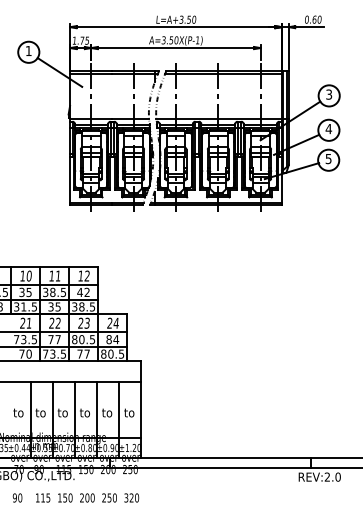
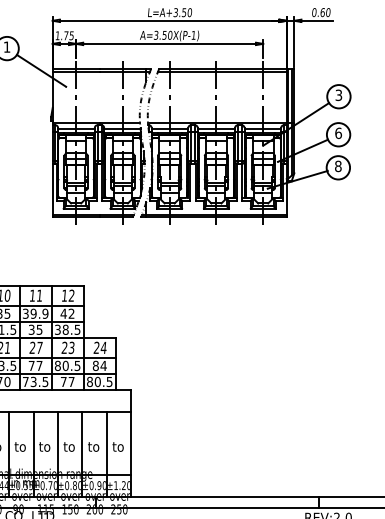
text: (328, 128) -> (338, 132), 4 -> 6
text: (328, 158) -> (338, 165), 5 -> 8
text: (58, 291) -> (39, 312), 38.5 -> 39.9
text: (57, 322) -> (38, 347), 22 -> 27

